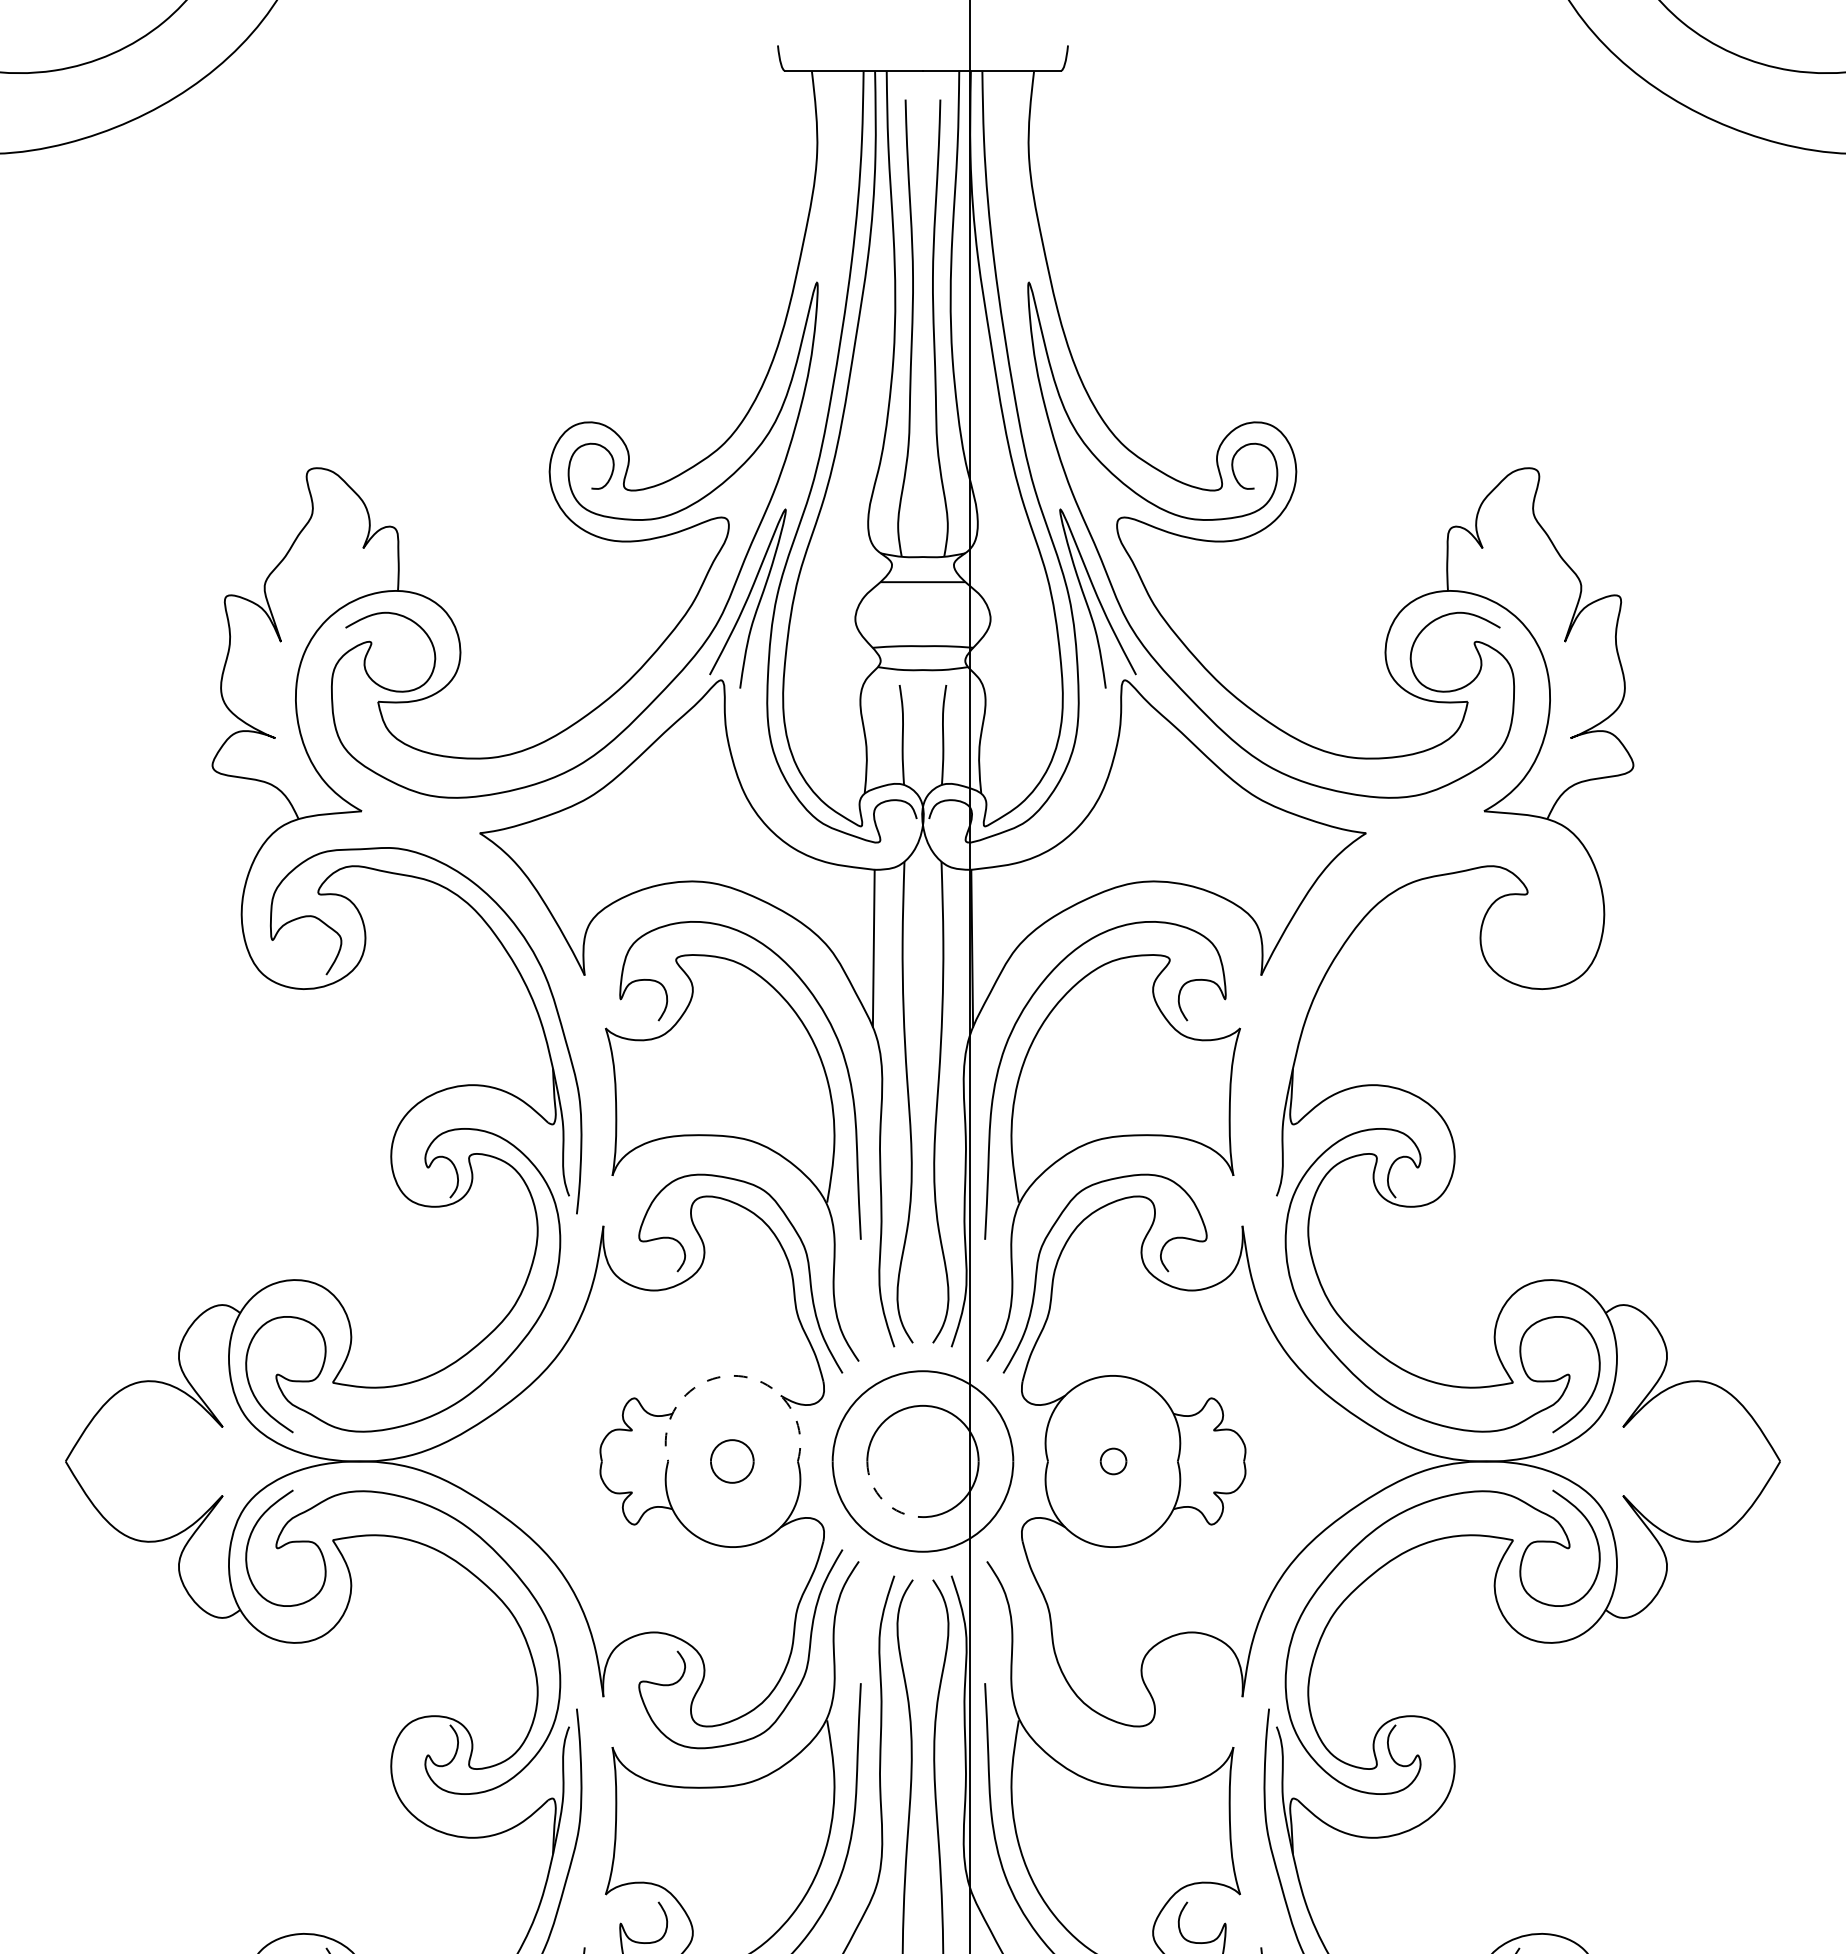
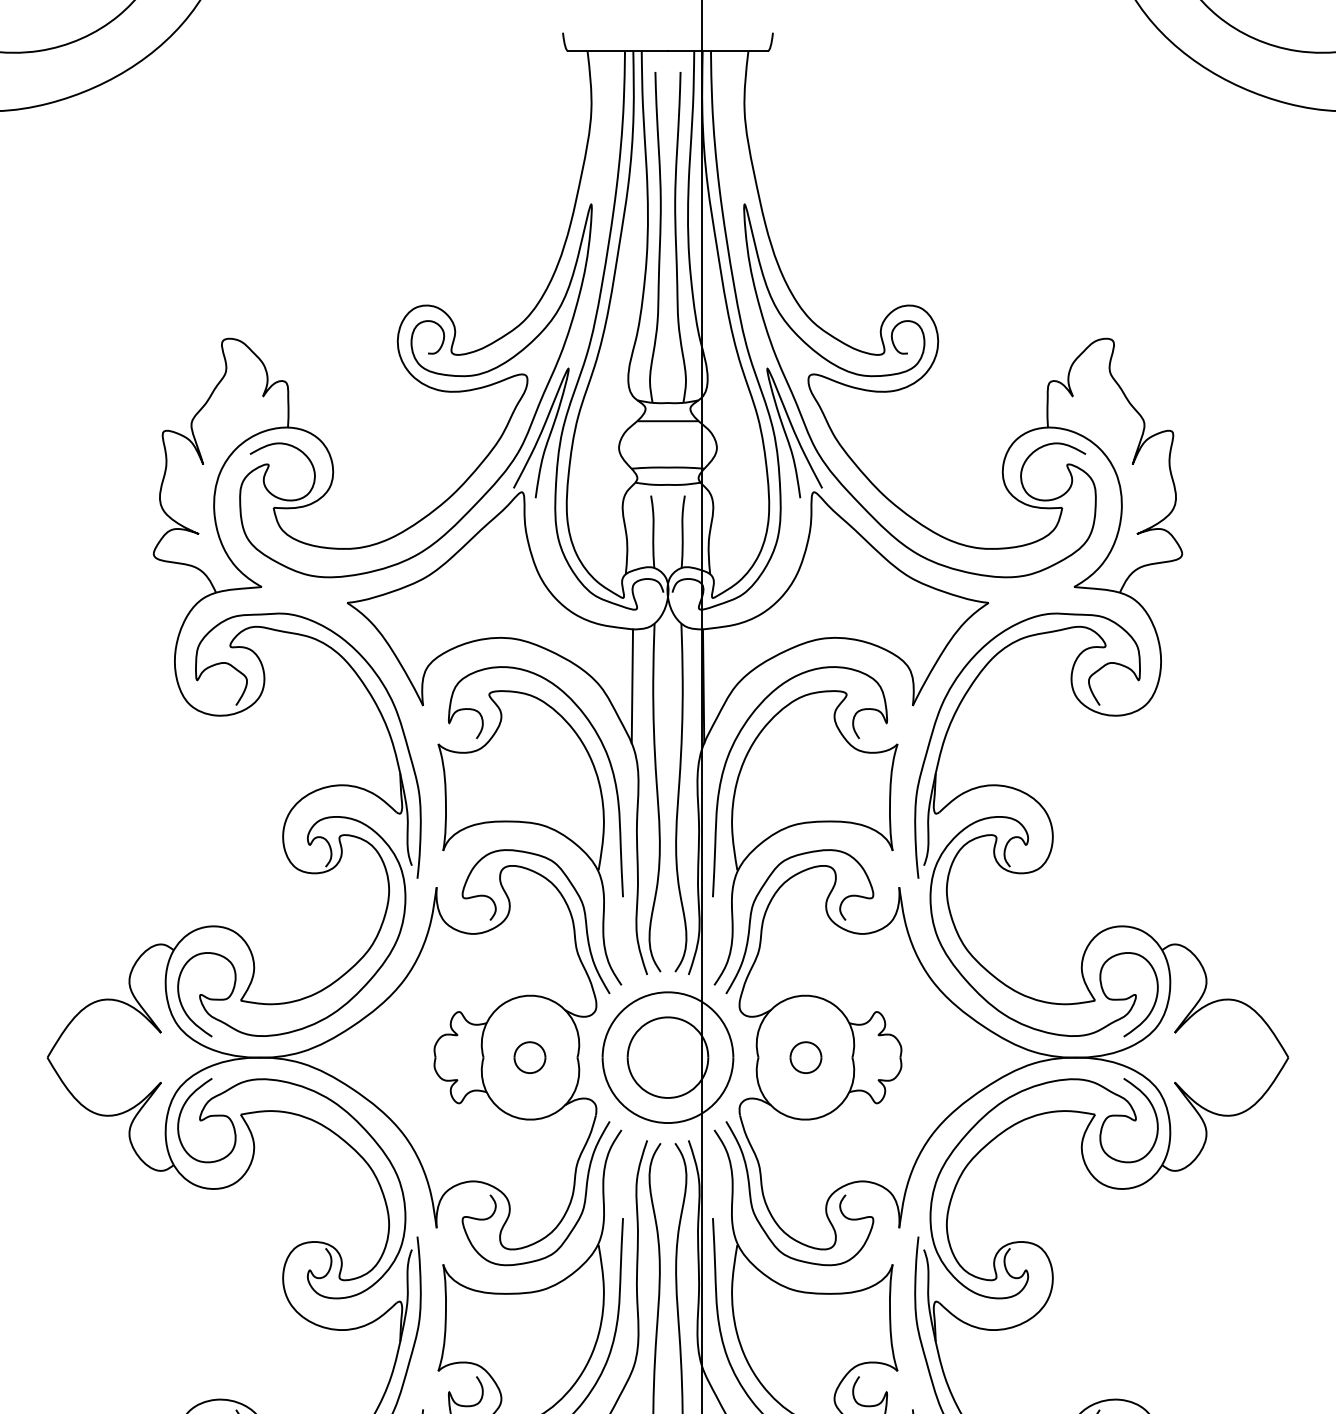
curve: (1513, 967) -> (1095, 700), added
arc: (733, 1375) -> (530, 995), dashed -> solid
part: (1113, 1461) -> (805, 1057), size x1.67
arc: (883, 1500) -> (639, 1085), dashed -> solid
curve: (1160, 1662) -> (839, 1203), added

